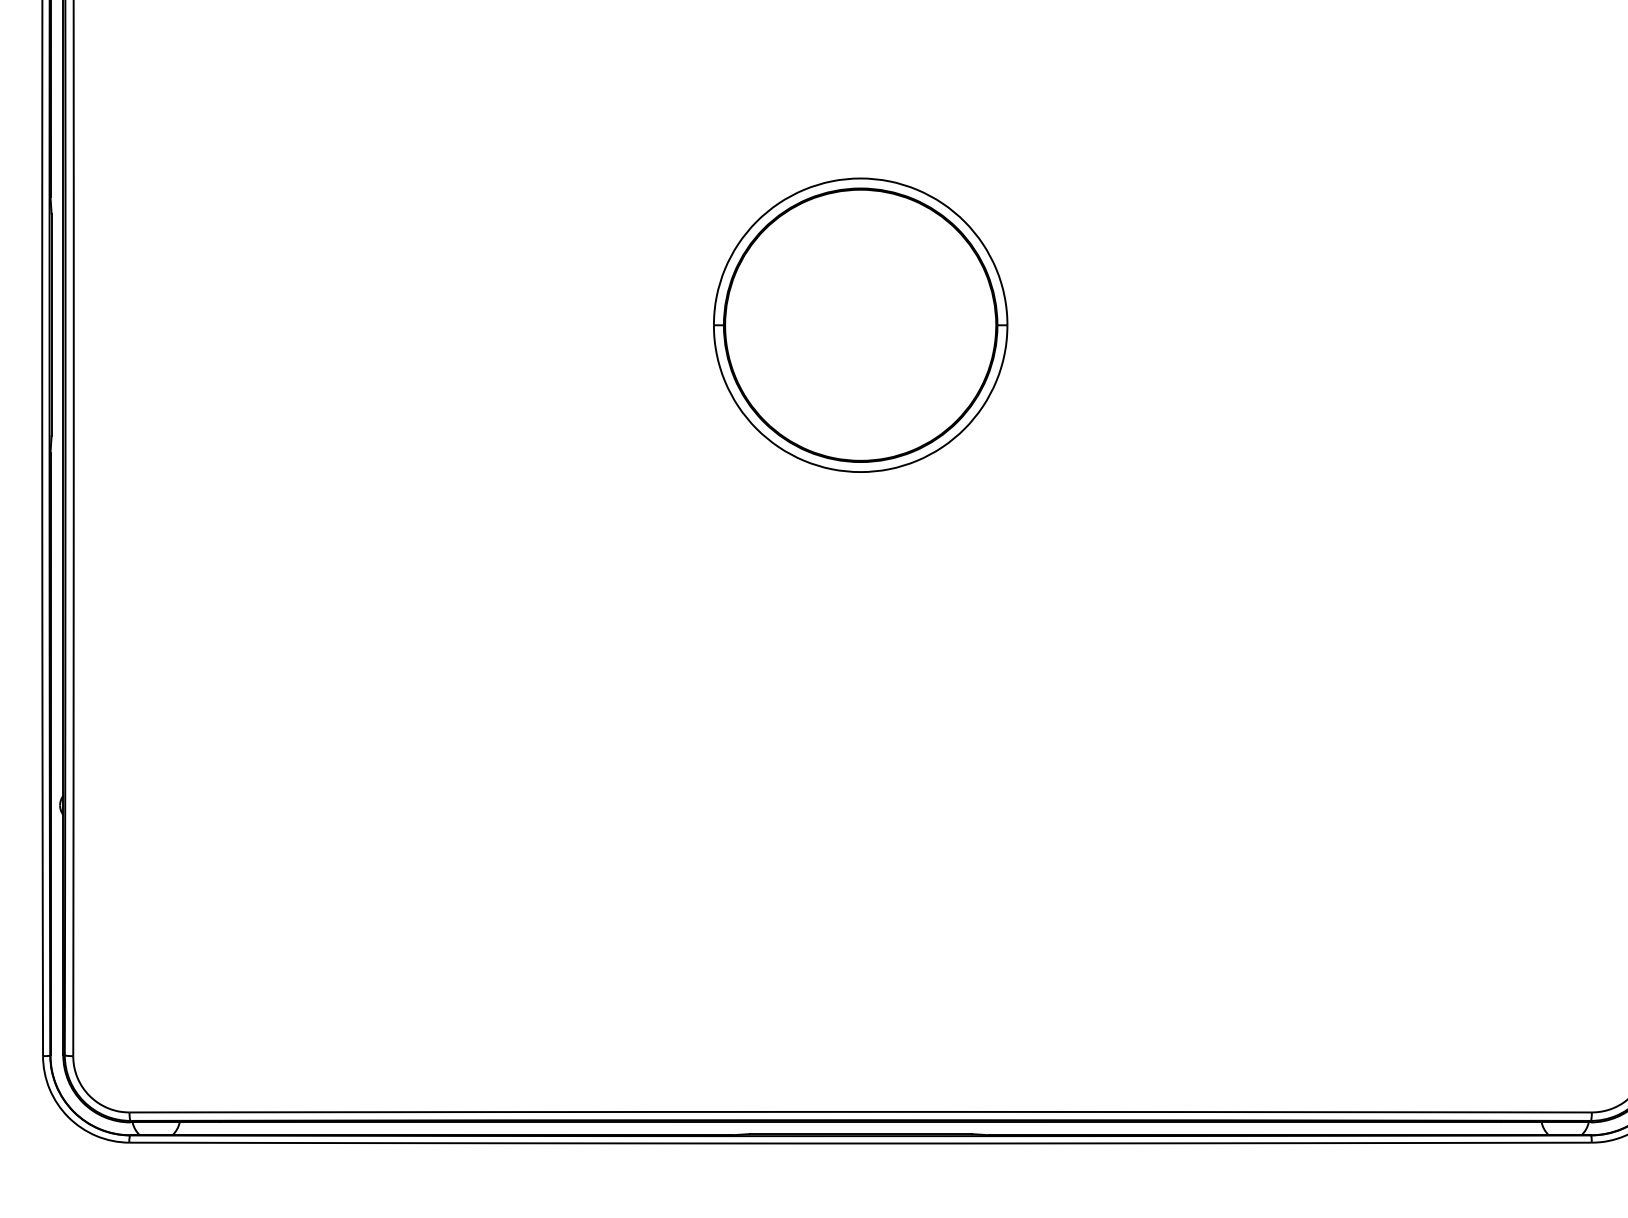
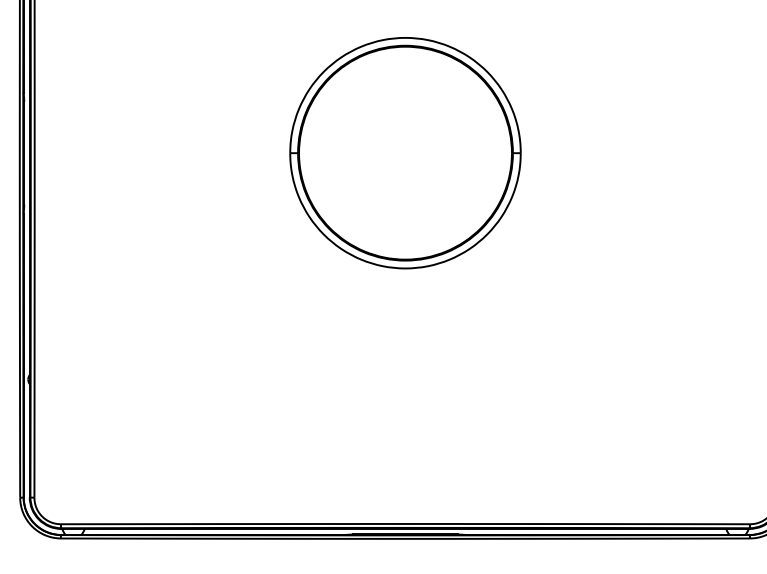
part: (860, 325) -> (405, 153), size x1.67

